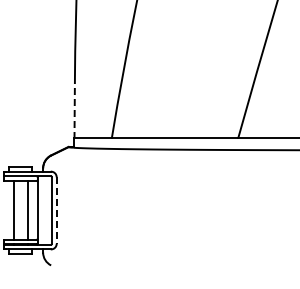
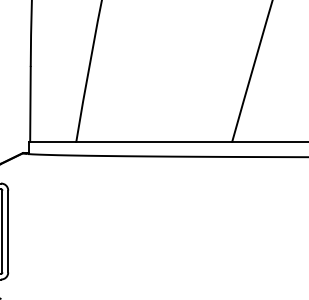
line: (74, 107) -> (30, 104), dashed -> solid
line: (56, 211) -> (7, 232), dashed -> solid

